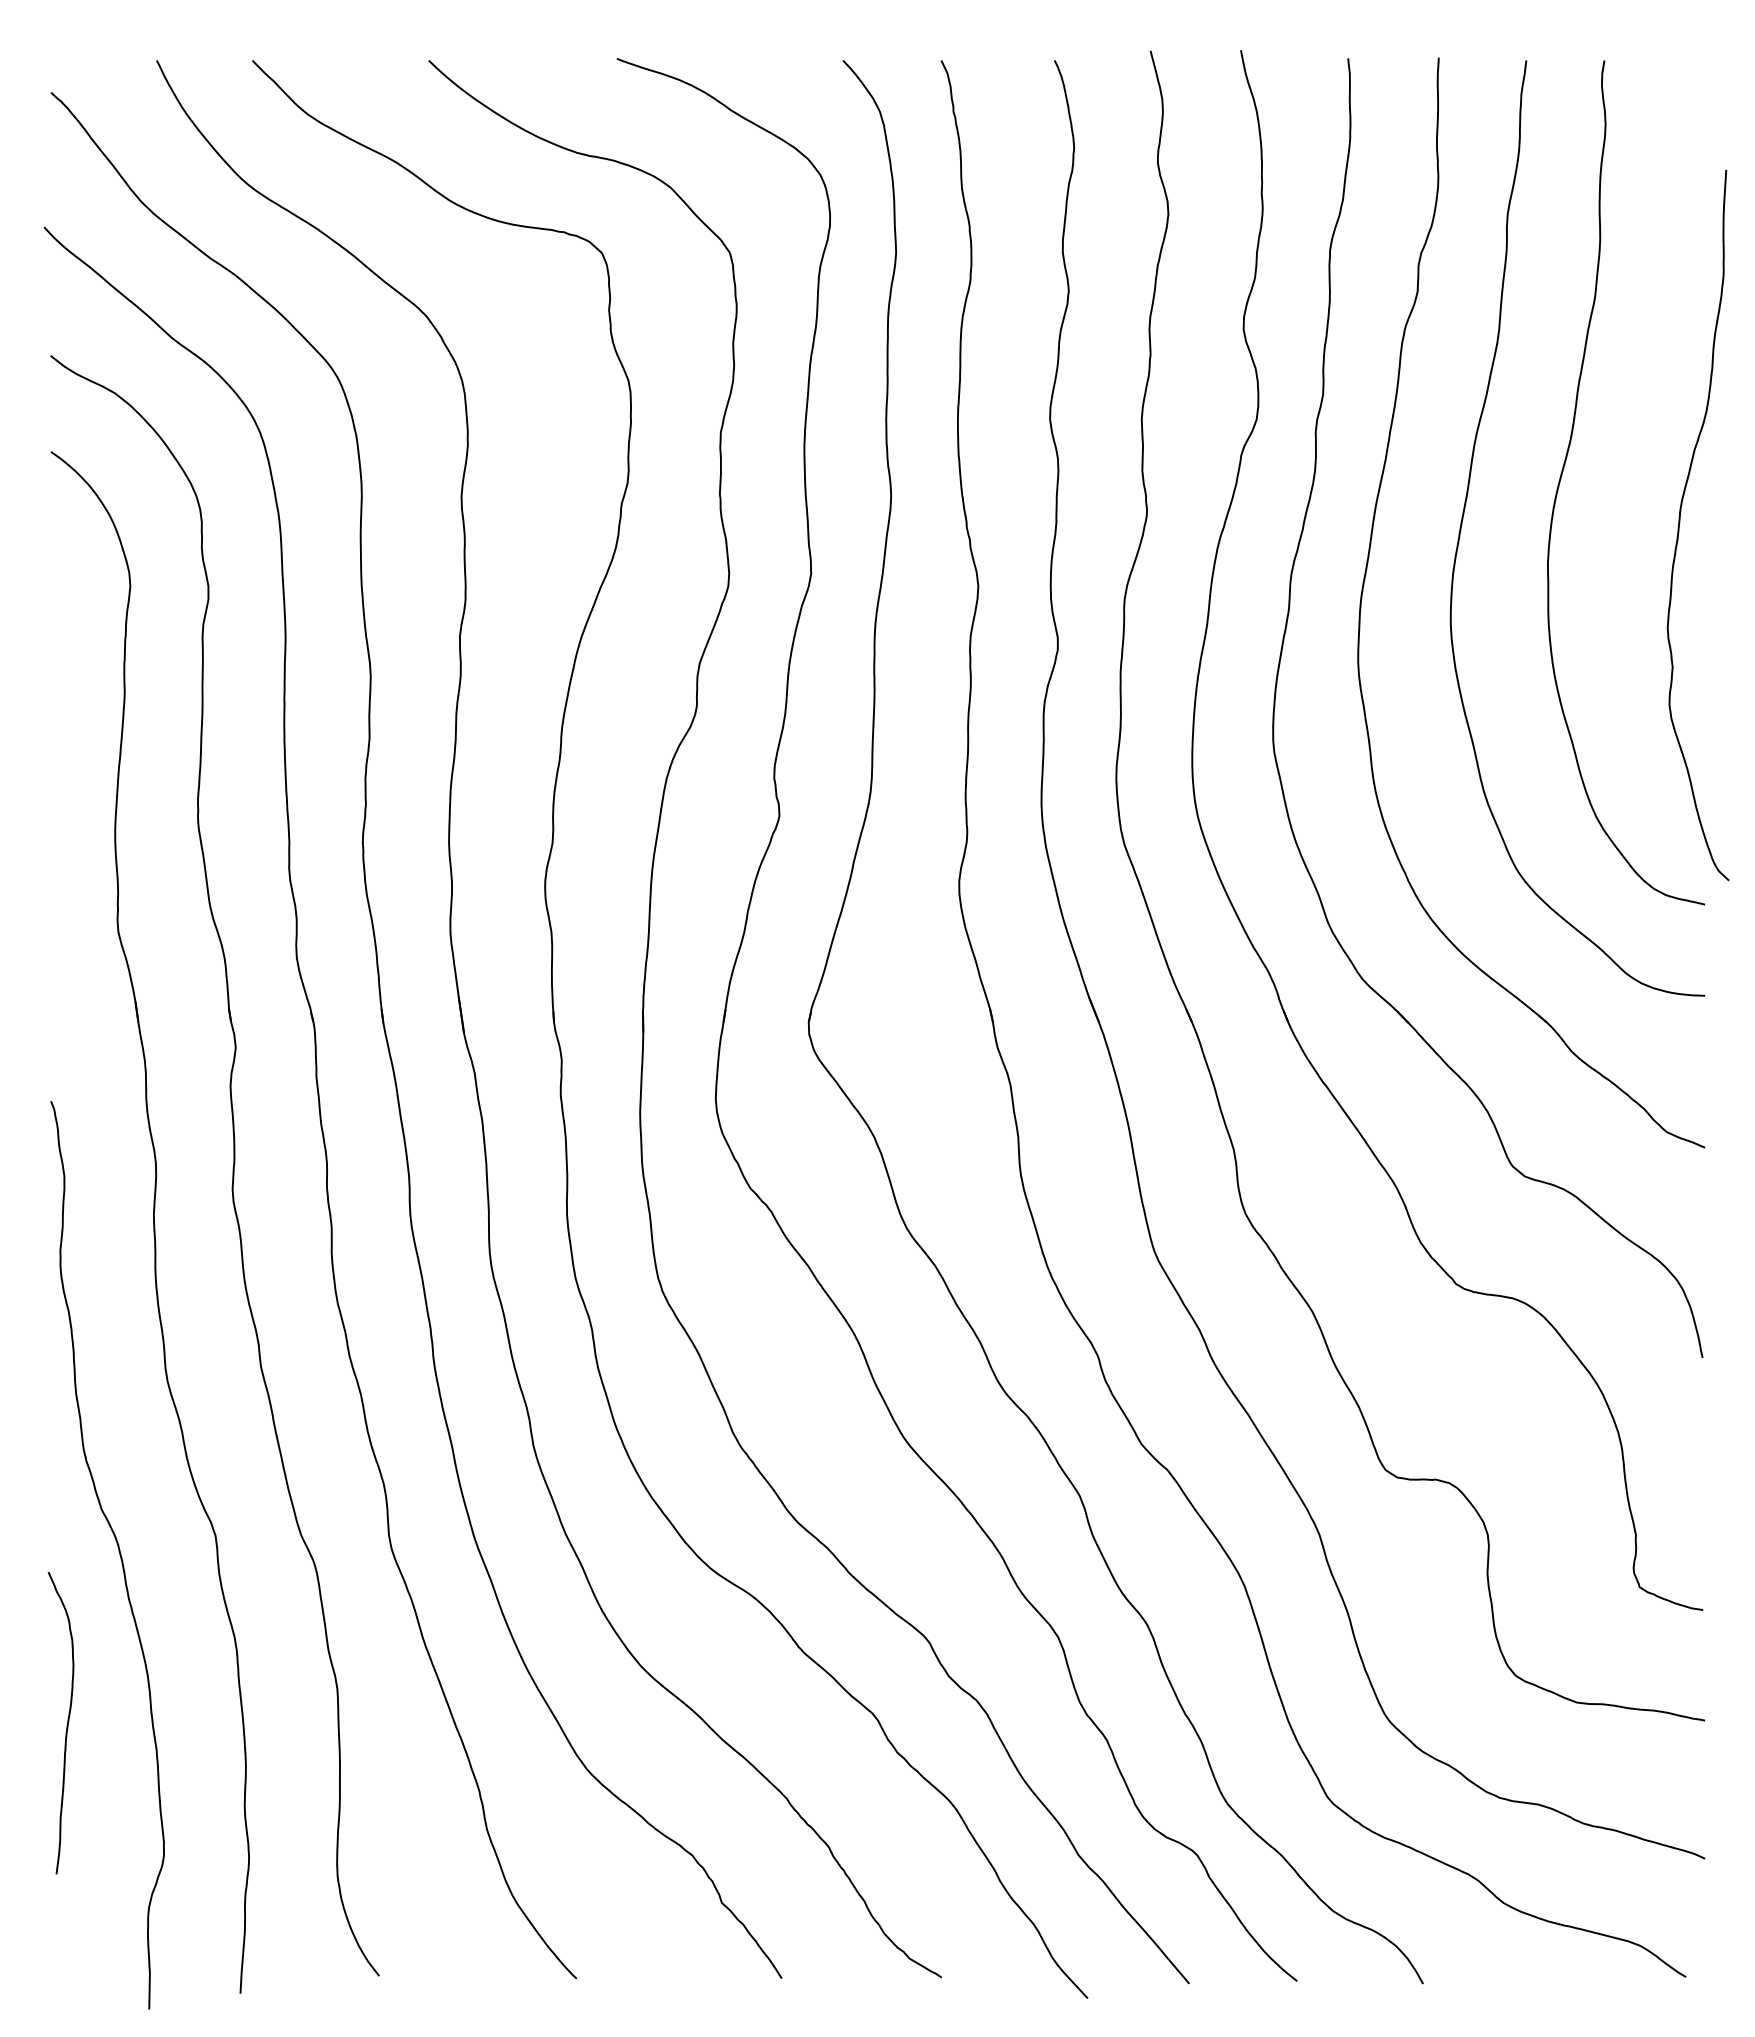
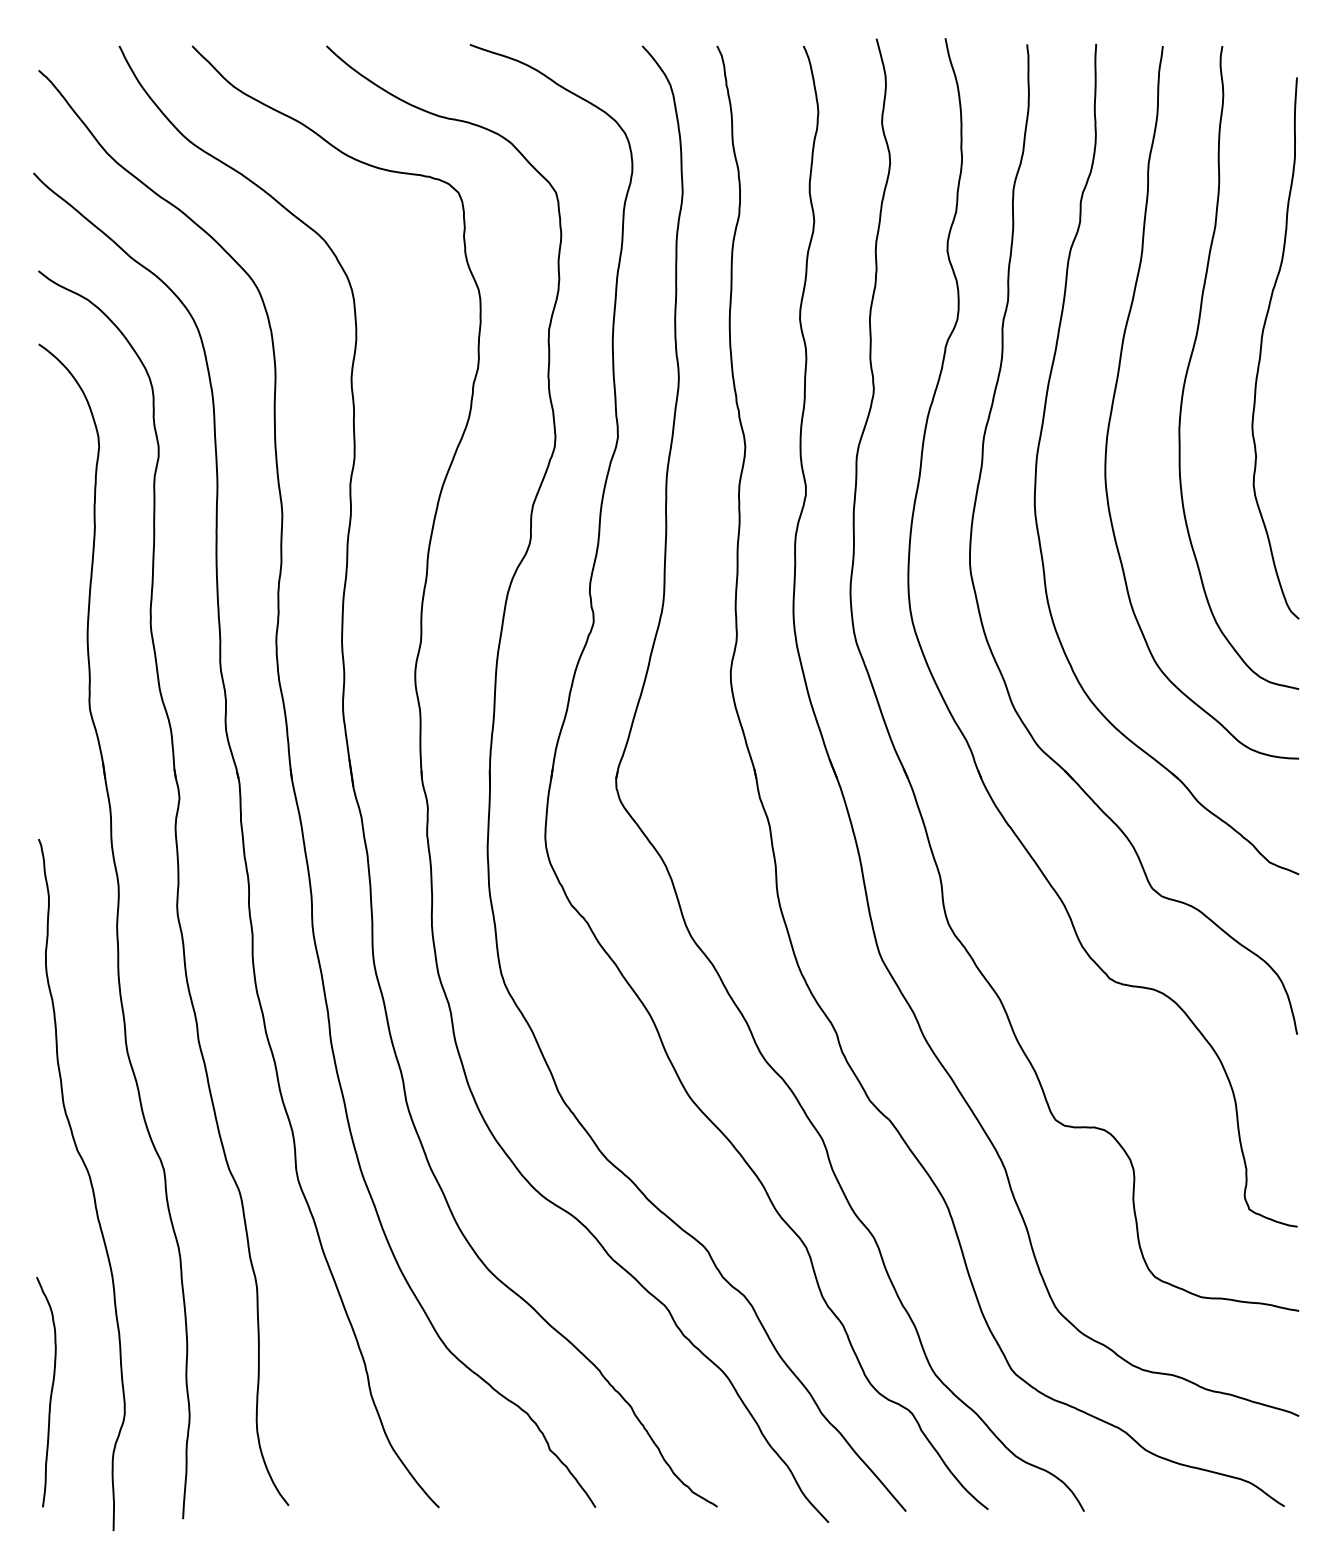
curve: (1680, 523) -> (1262, 346), moved
curve: (66, 1725) -> (50, 1393), moved

